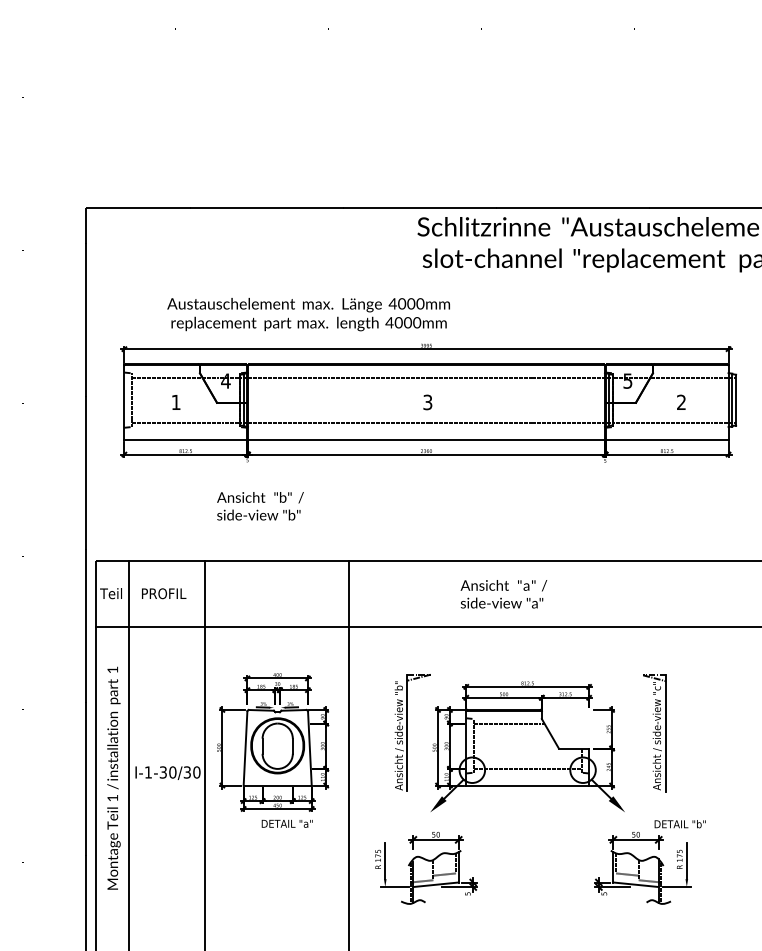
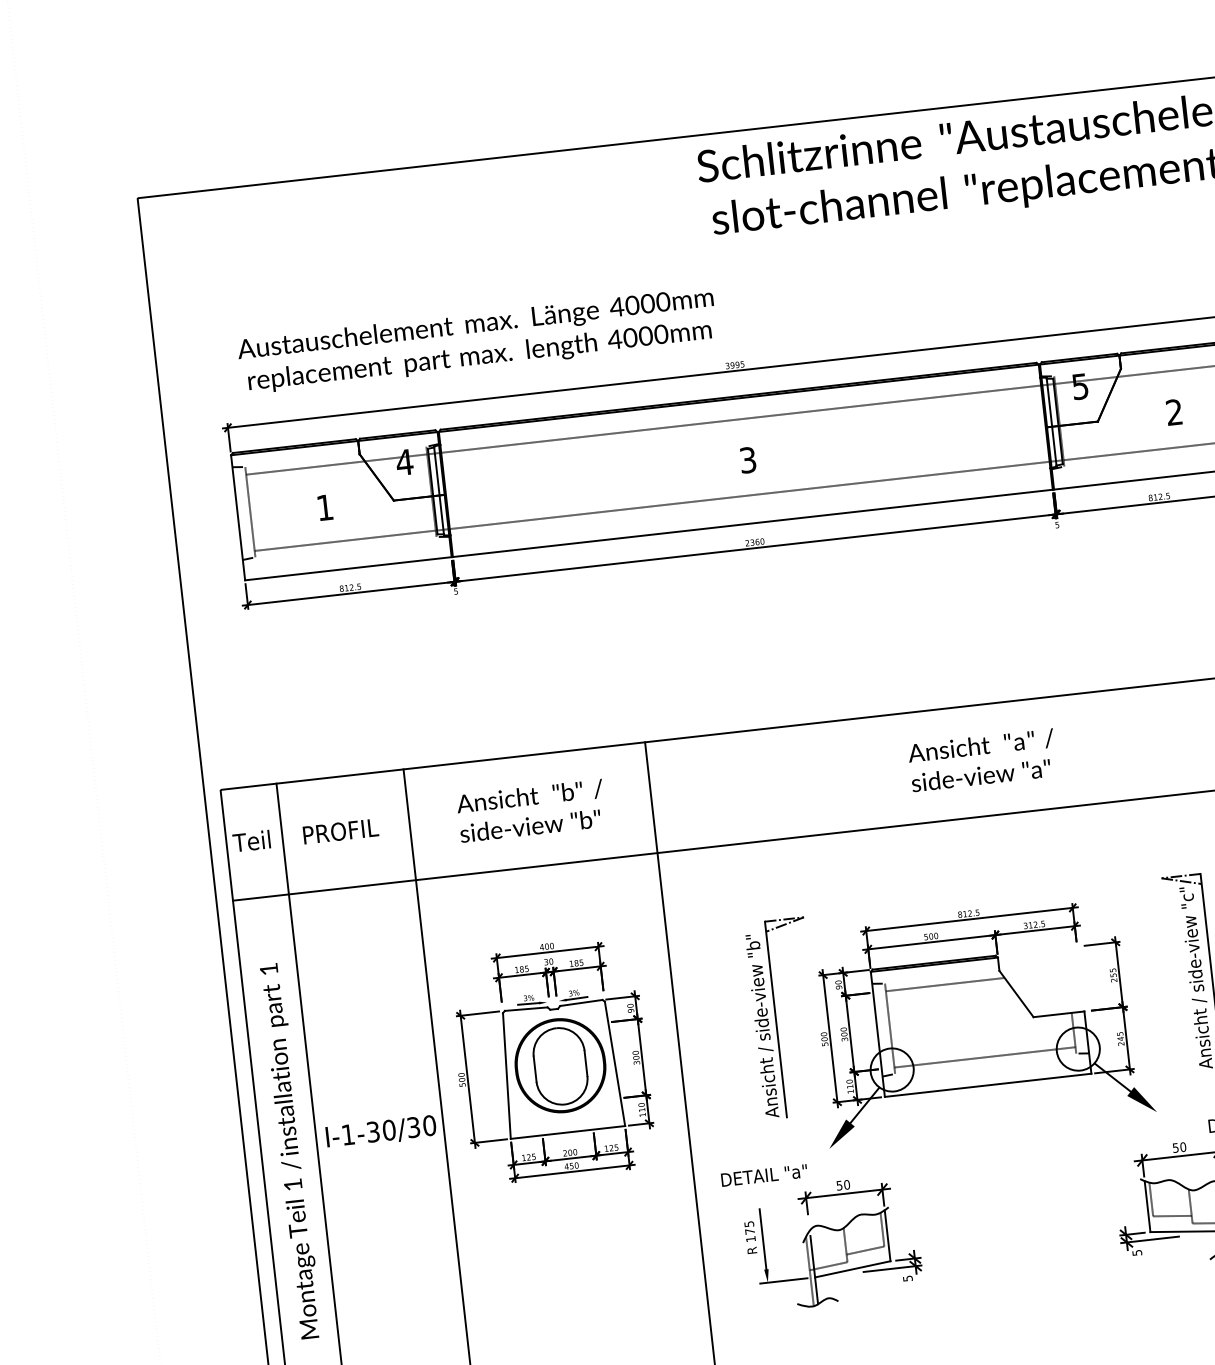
text: (308, 314) -> (477, 340), moved
text: (260, 506) -> (531, 811), moved
text: (503, 594) -> (982, 760), moved
text: (286, 823) -> (763, 1175), moved

